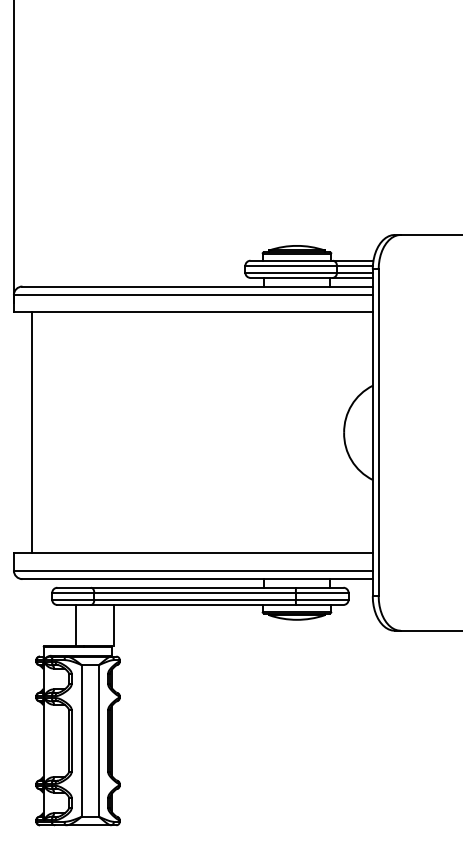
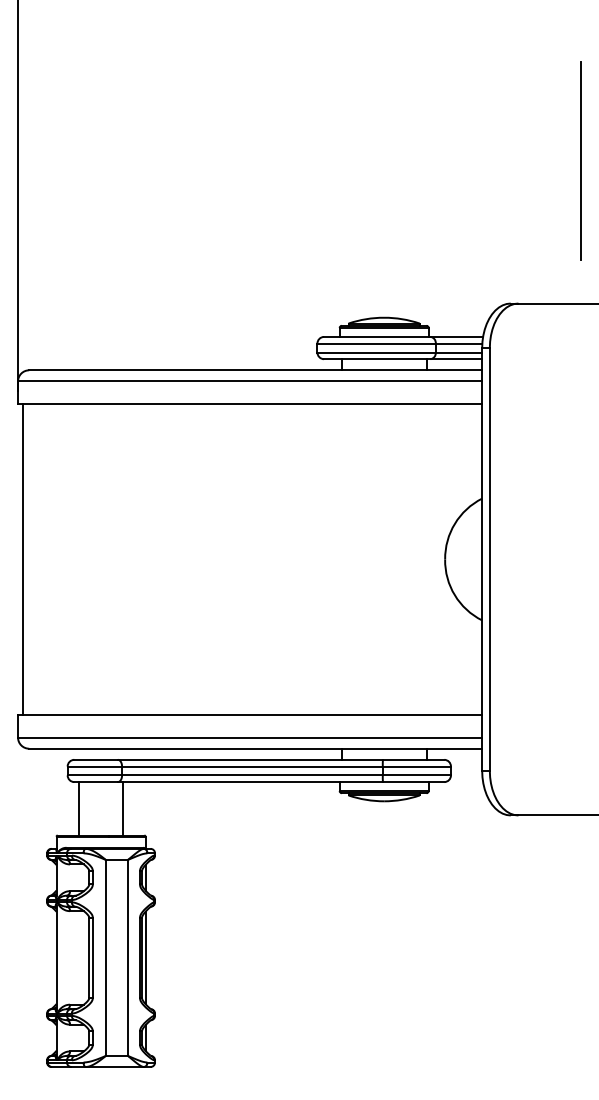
line: (448, 124) -> (580, 160), added
line: (31, 432) -> (22, 559), moved
line: (75, 625) -> (78, 808), moved
line: (113, 625) -> (123, 808), moved

